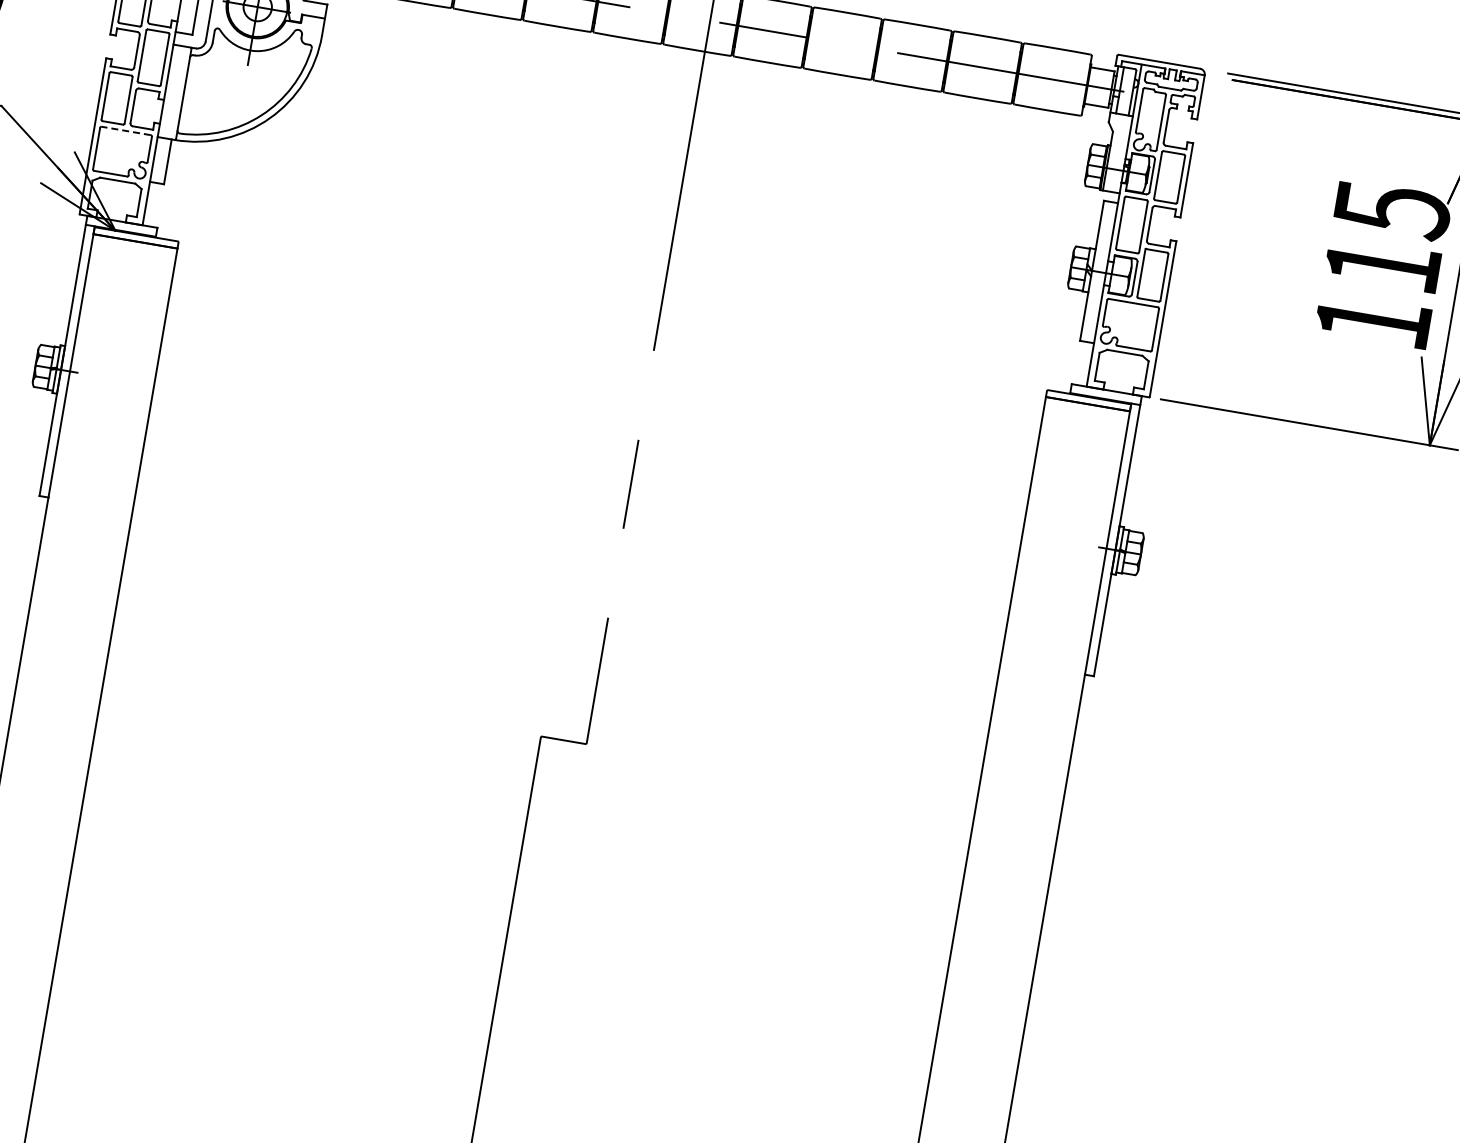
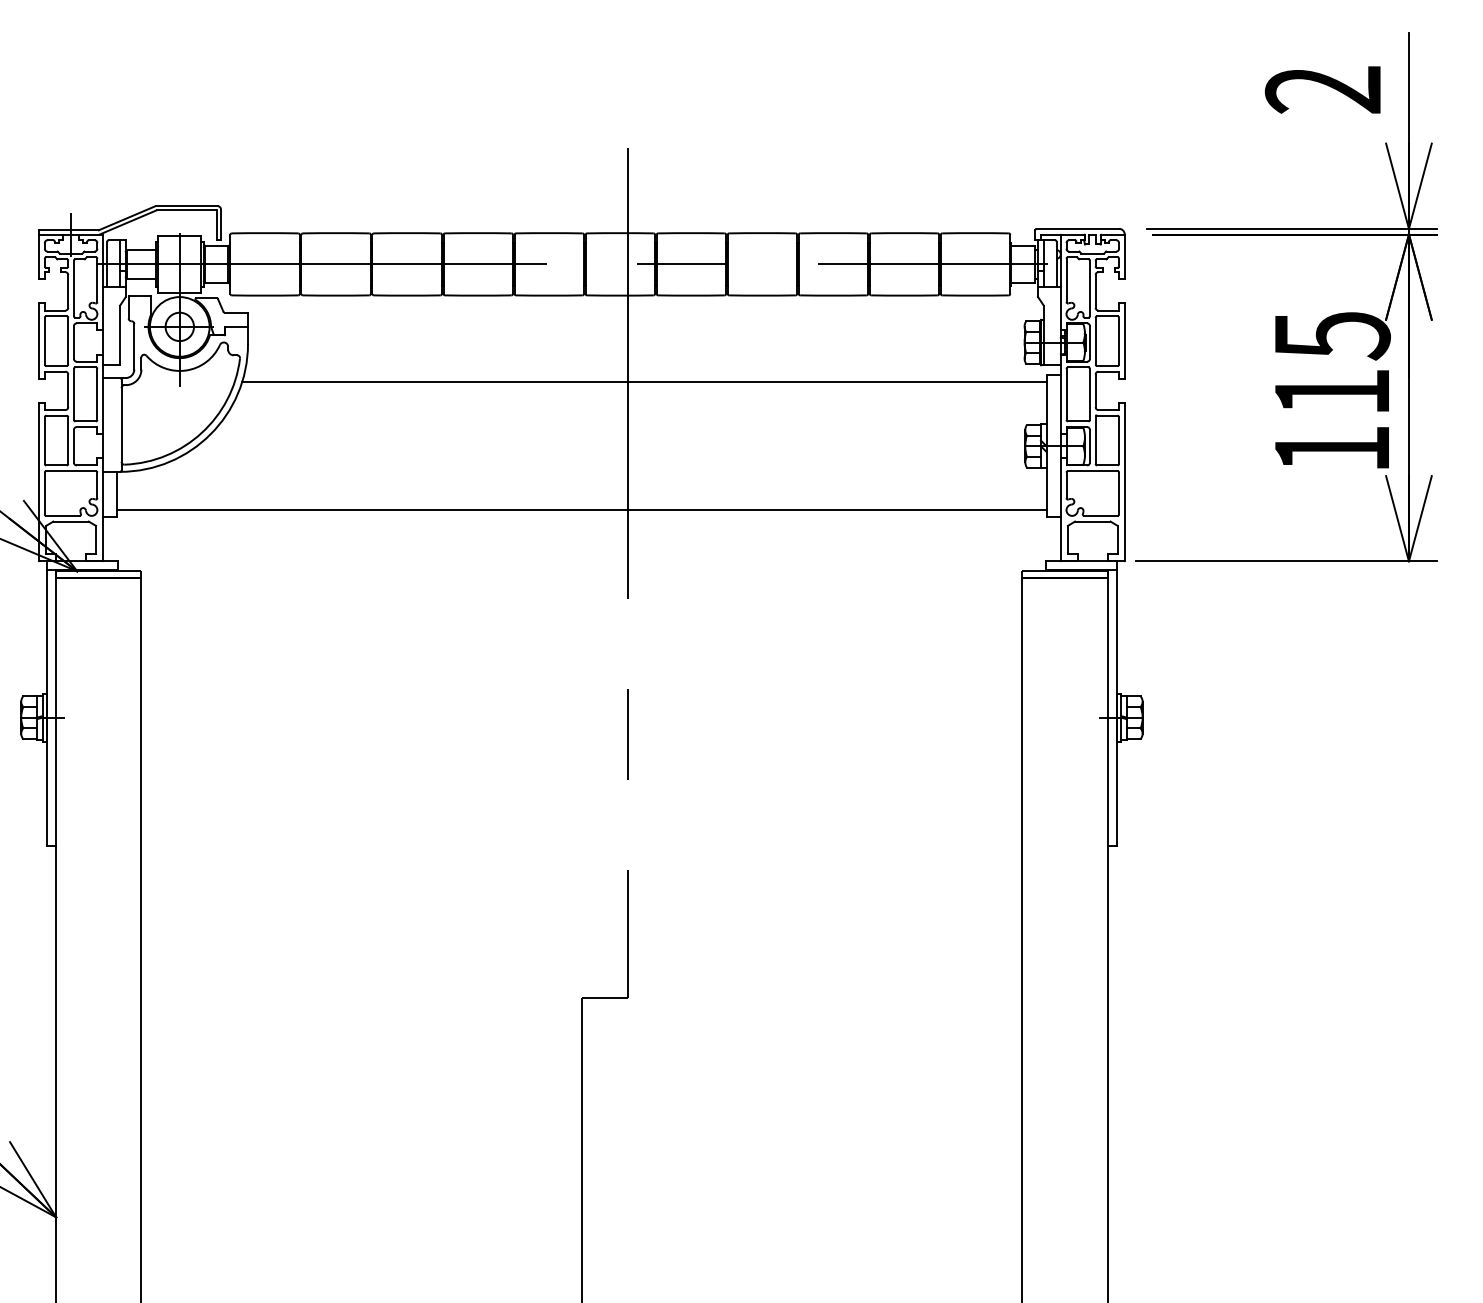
line: (126, 131) -> (71, 471), dashed -> solid
line: (706, 140) -> (644, 382), added
line: (622, 255) -> (581, 510), added

